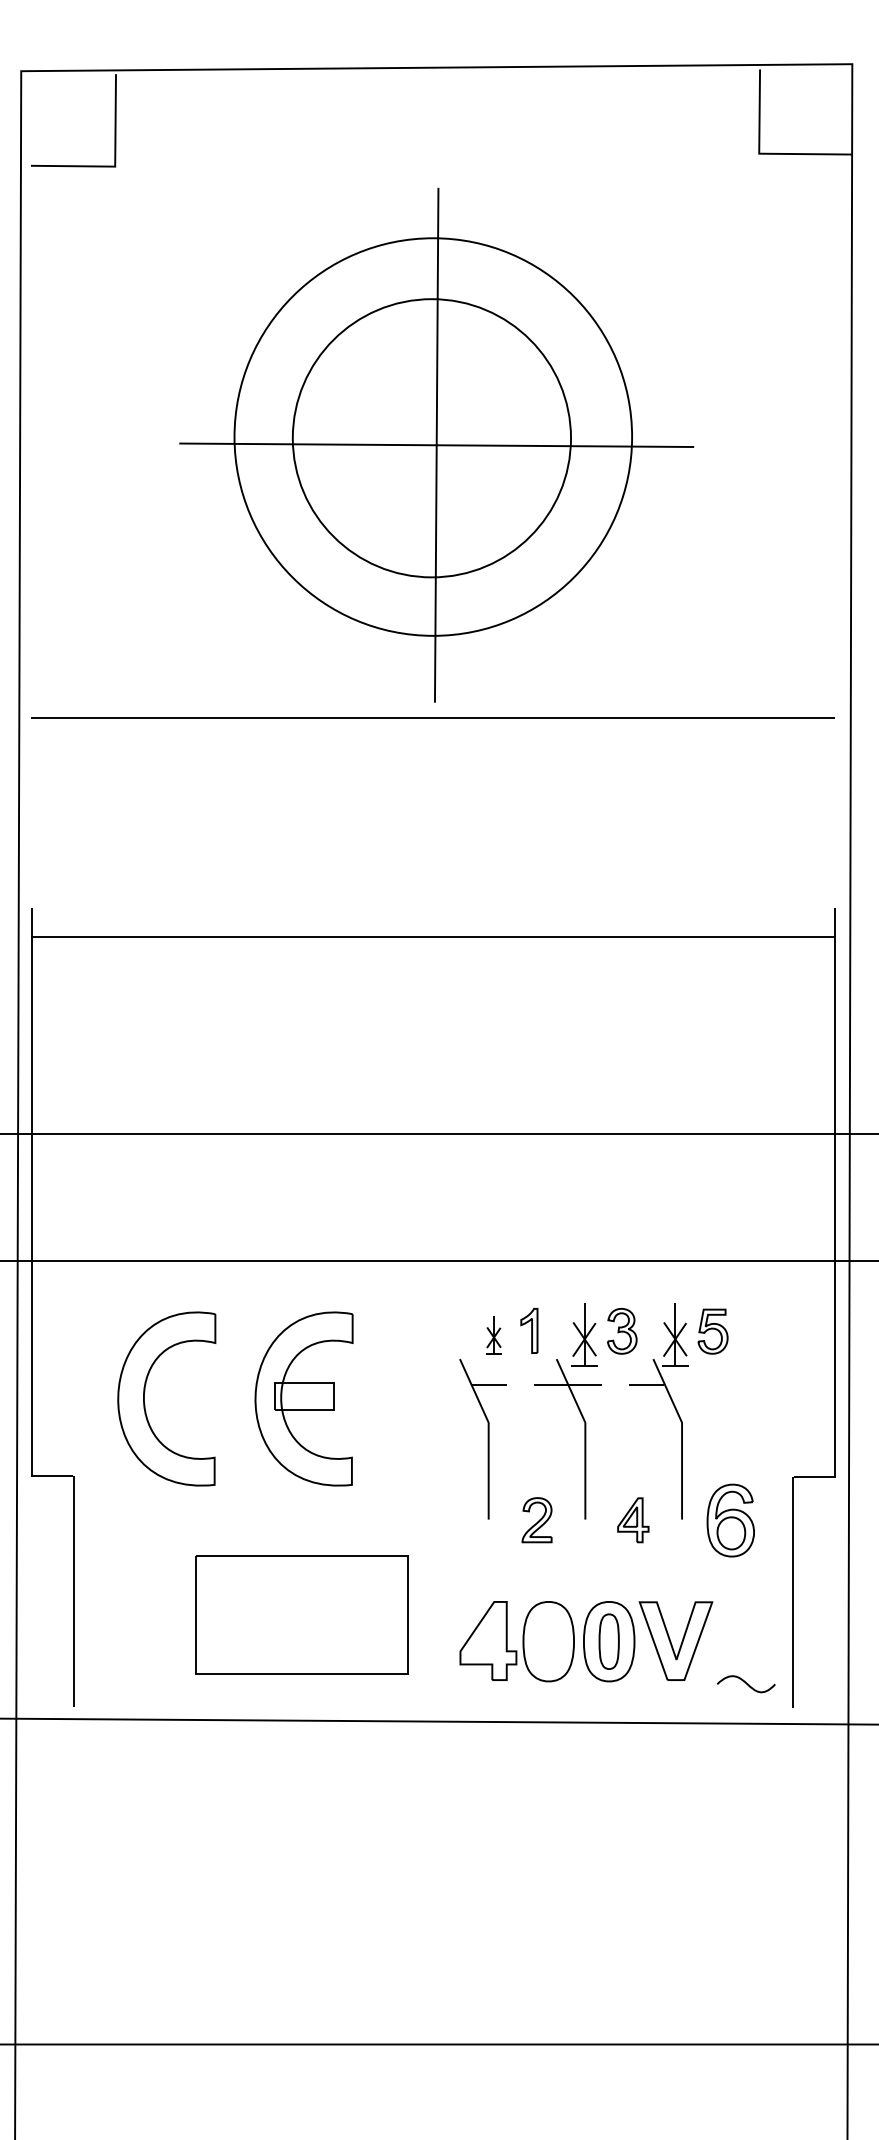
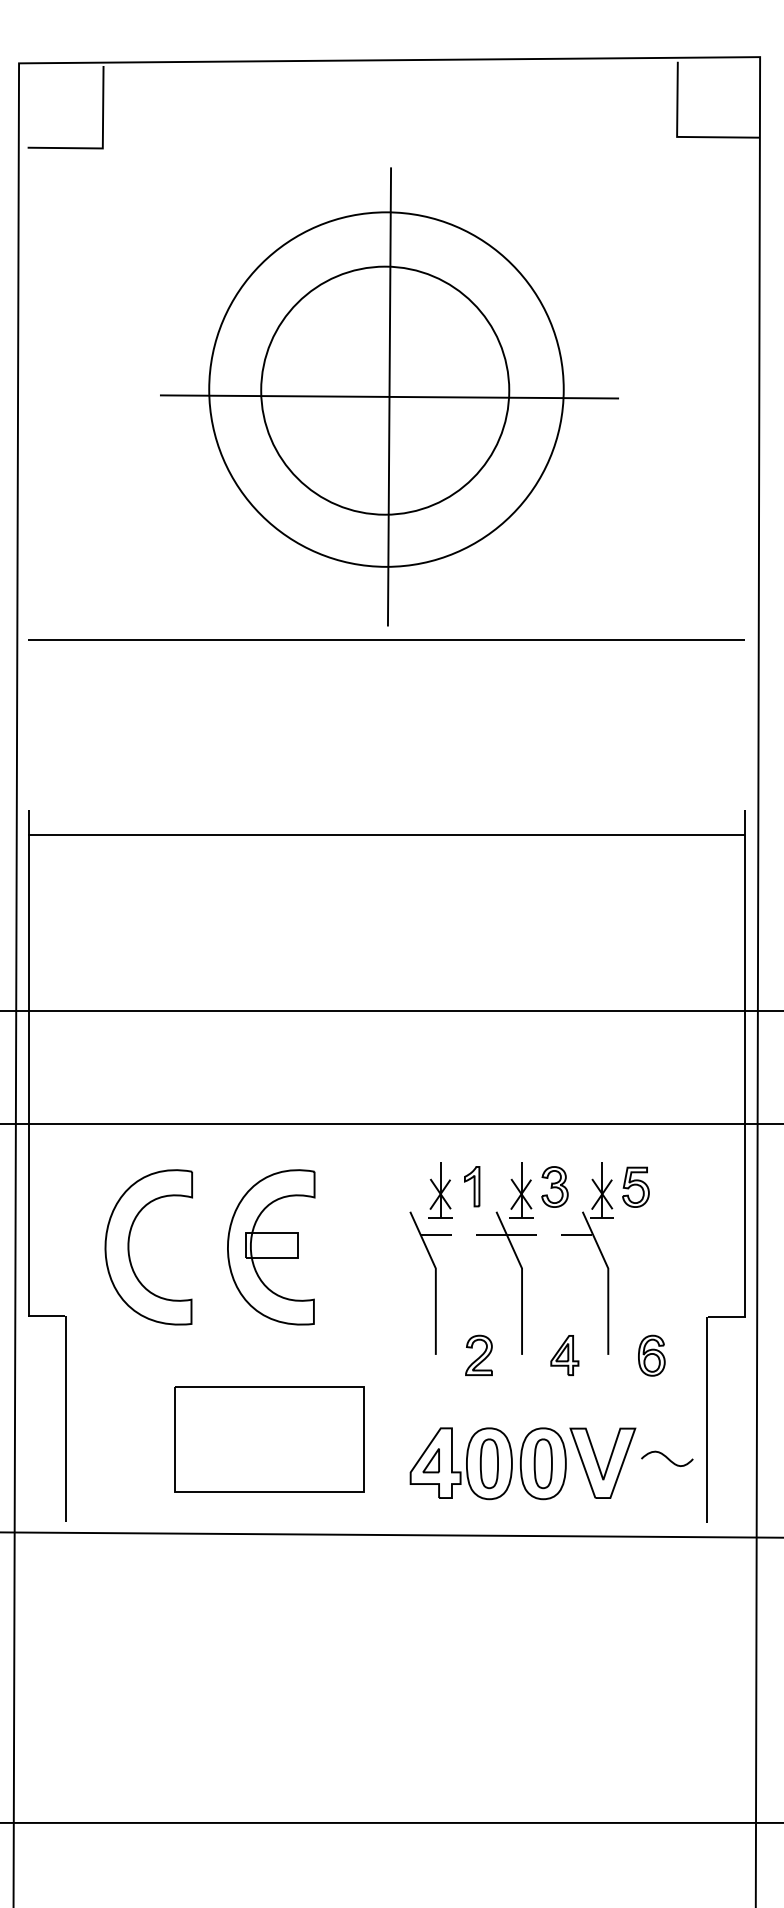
part: (493, 1334) -> (440, 1189), size x1.67
part: (730, 1520) -> (651, 1355), size x0.62
part: (483, 1638) -> (431, 1460), added
part: (548, 1641) -> (489, 1463), added
curve: (745, 1683) -> (666, 1458), moved

